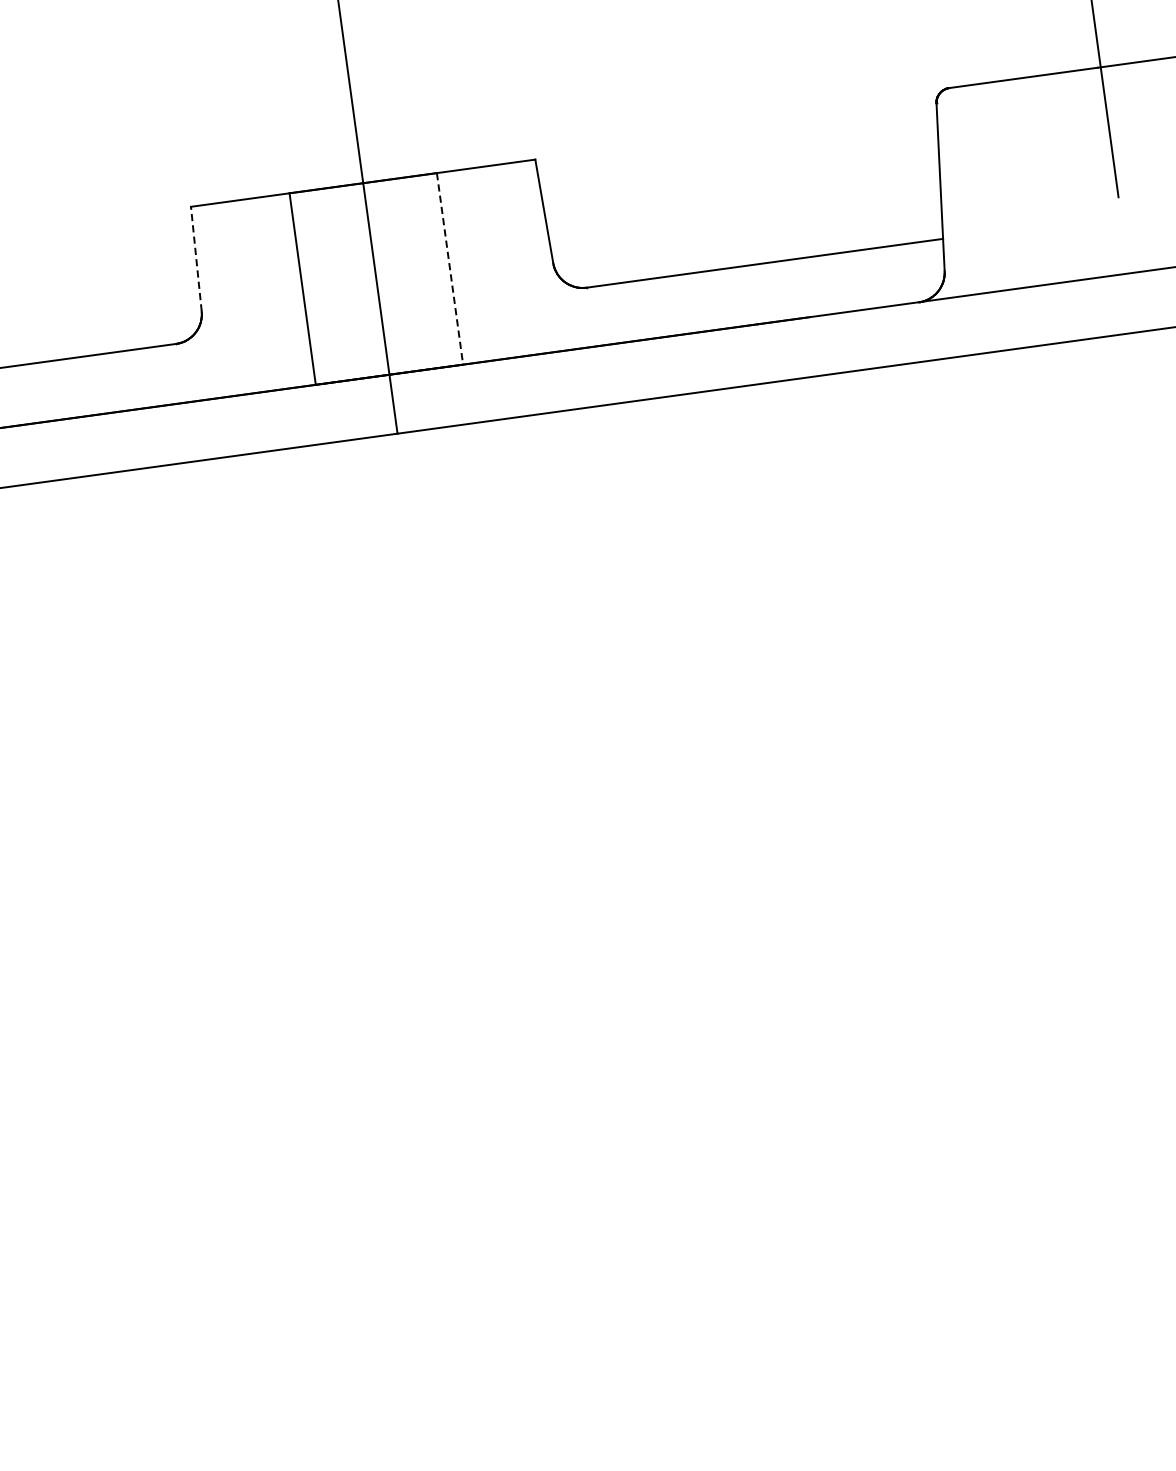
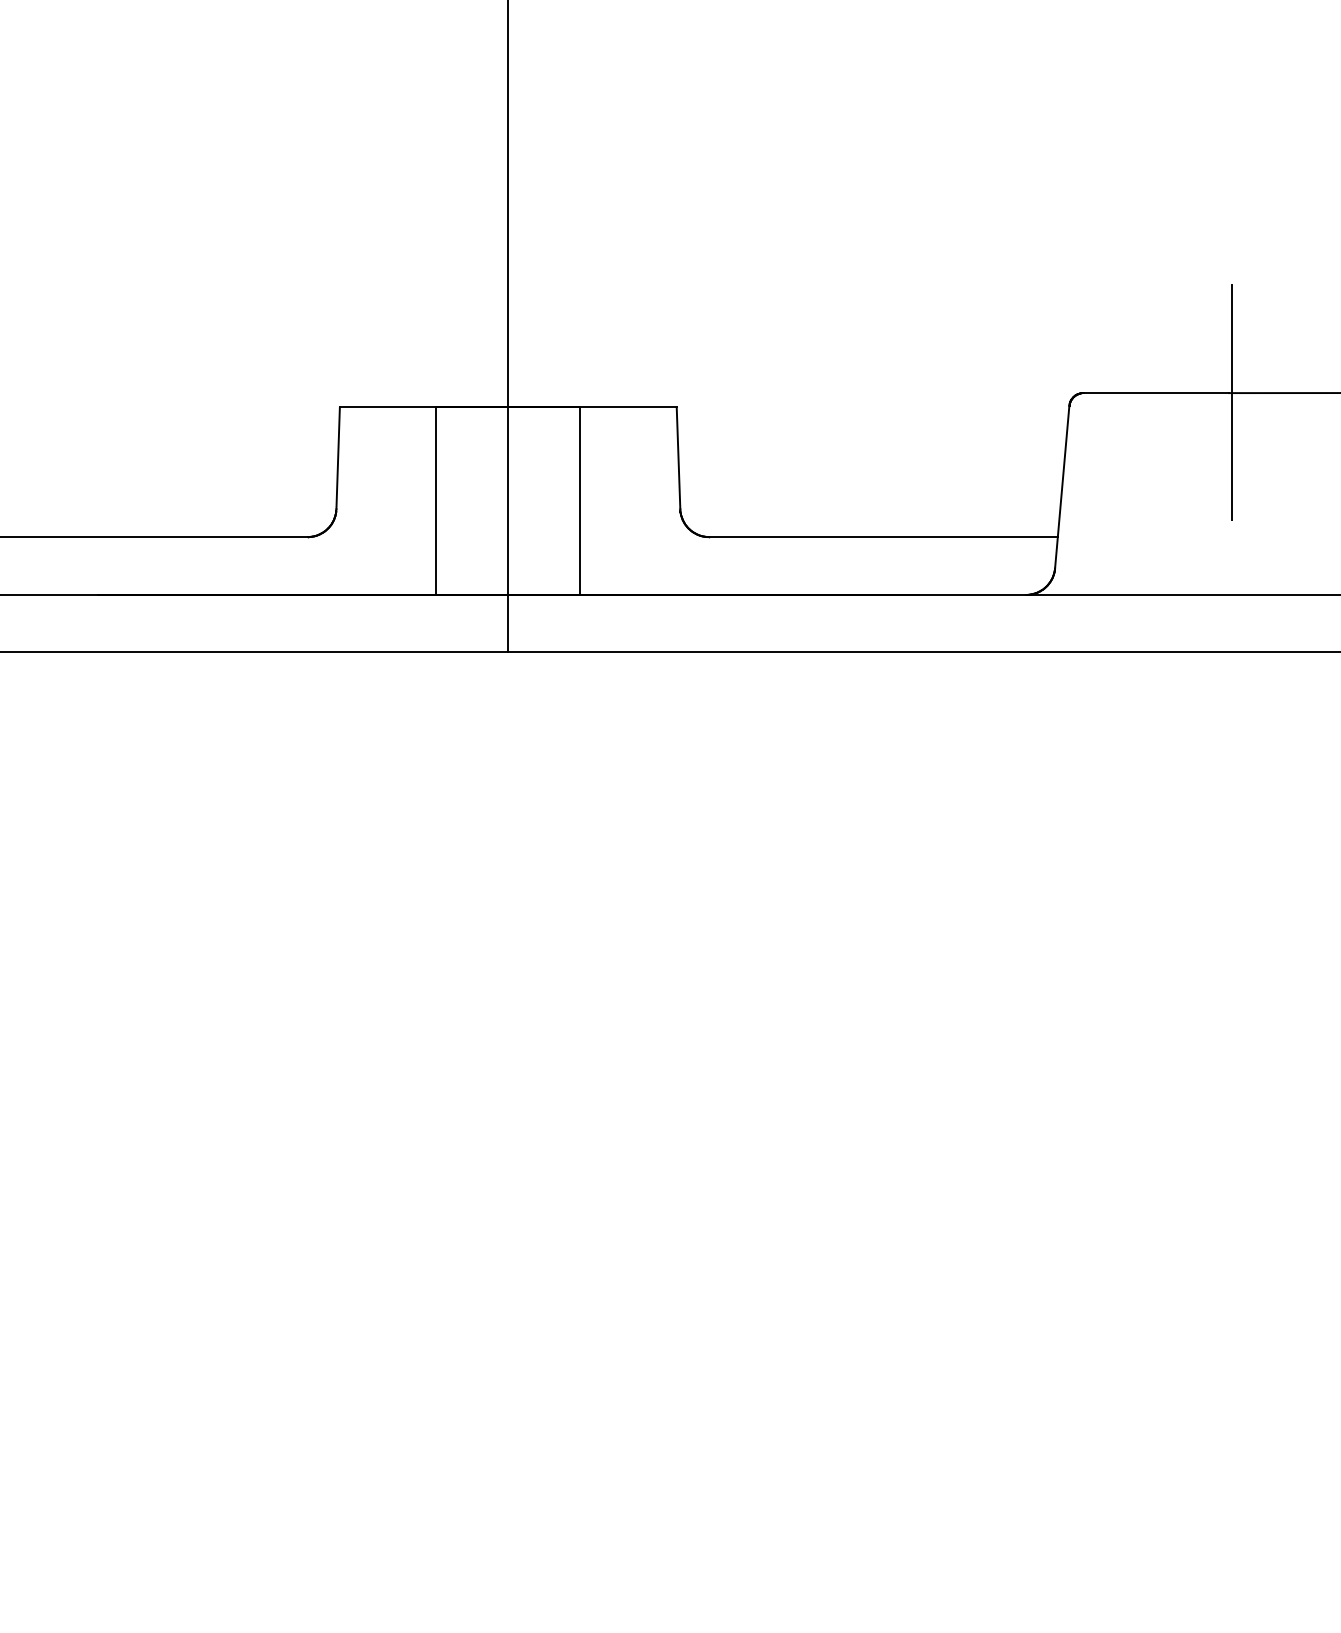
line: (196, 259) -> (338, 458), dashed -> solid
line: (450, 269) -> (580, 501), dashed -> solid

